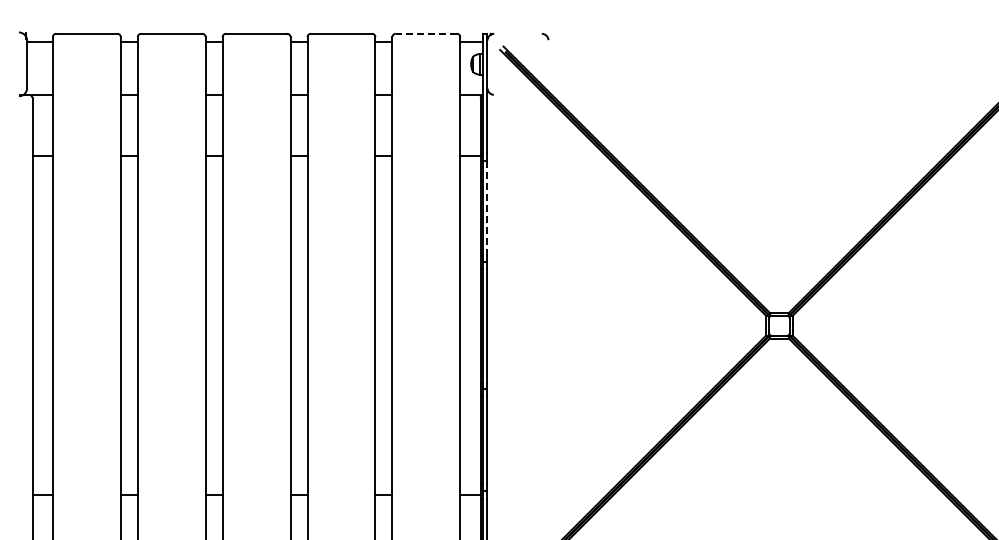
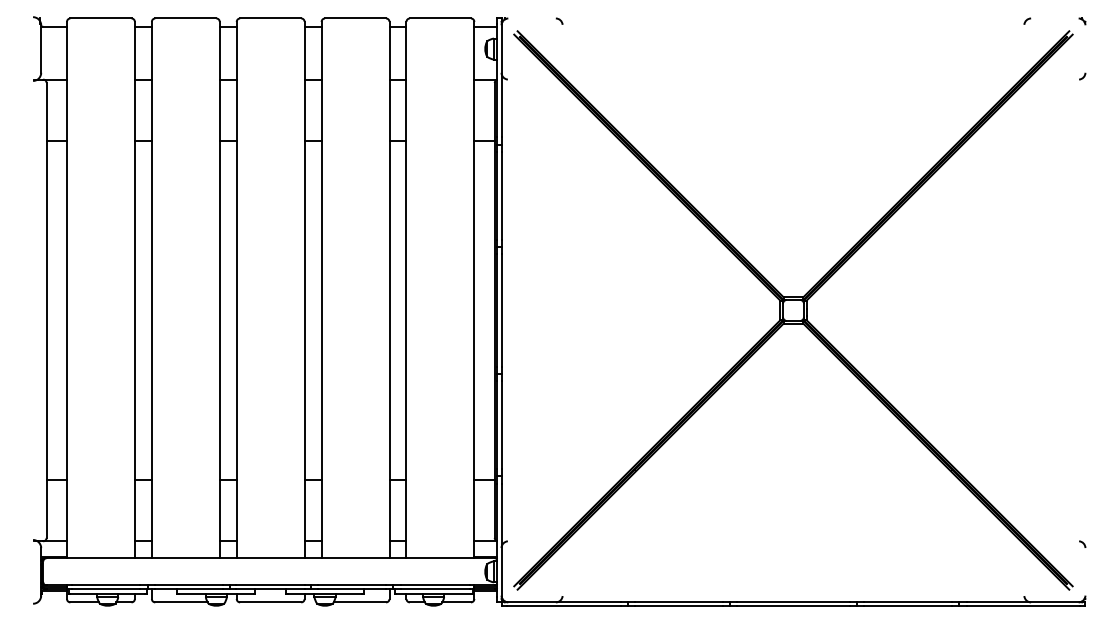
line: (426, 33) -> (440, 18), dashed -> solid
line: (487, 210) -> (501, 195), dashed -> solid

